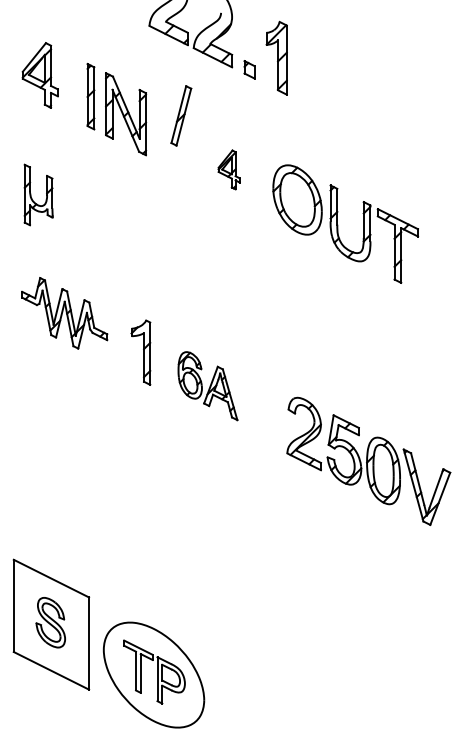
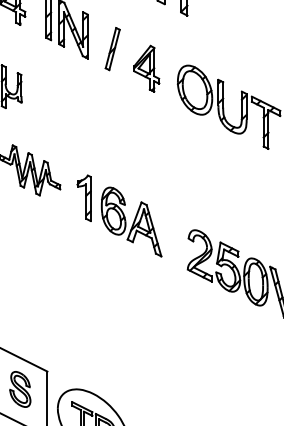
part: (181, 115) -> (112, 48), moved
part: (228, 169) -> (146, 68), size x1.67
part: (207, 385) -> (131, 221), size x1.43

